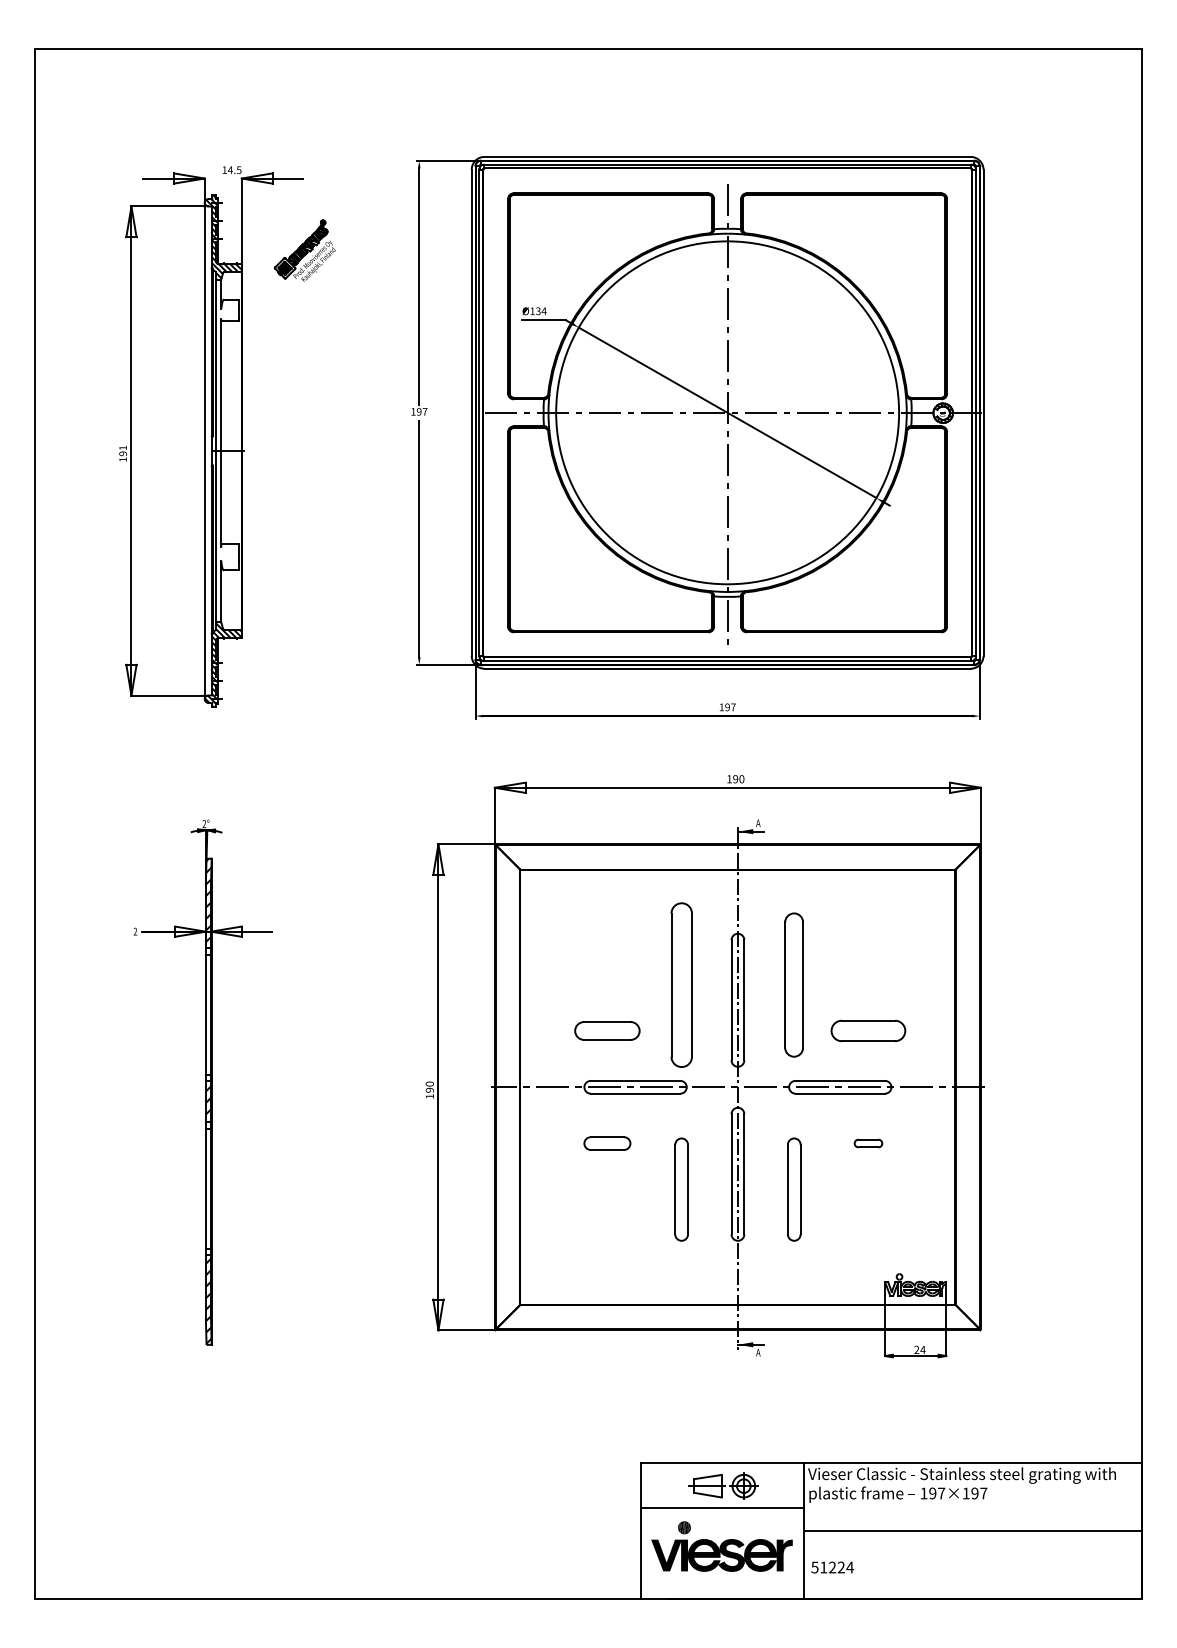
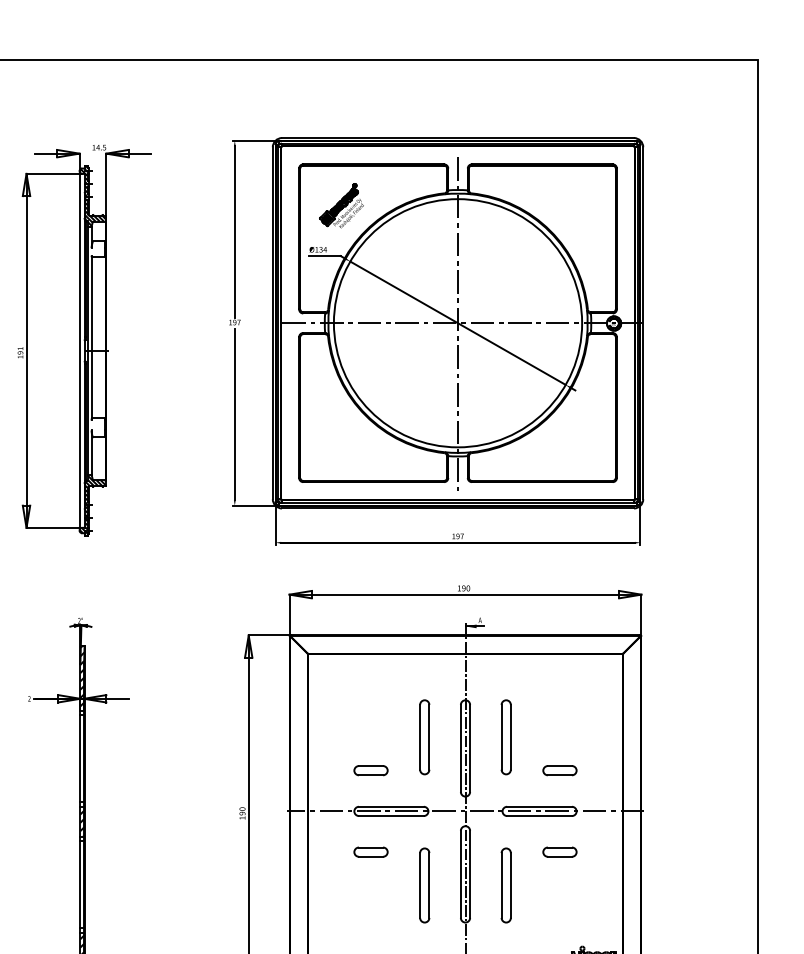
part: (304, 250) -> (341, 205), moved
part: (681, 984) -> (424, 737), size x0.62
part: (794, 984) -> (506, 737), size x0.71
part: (607, 1030) -> (371, 770), size x0.71
part: (868, 1030) -> (559, 770), size x0.62
part: (868, 1143) -> (559, 852), size x1.67

